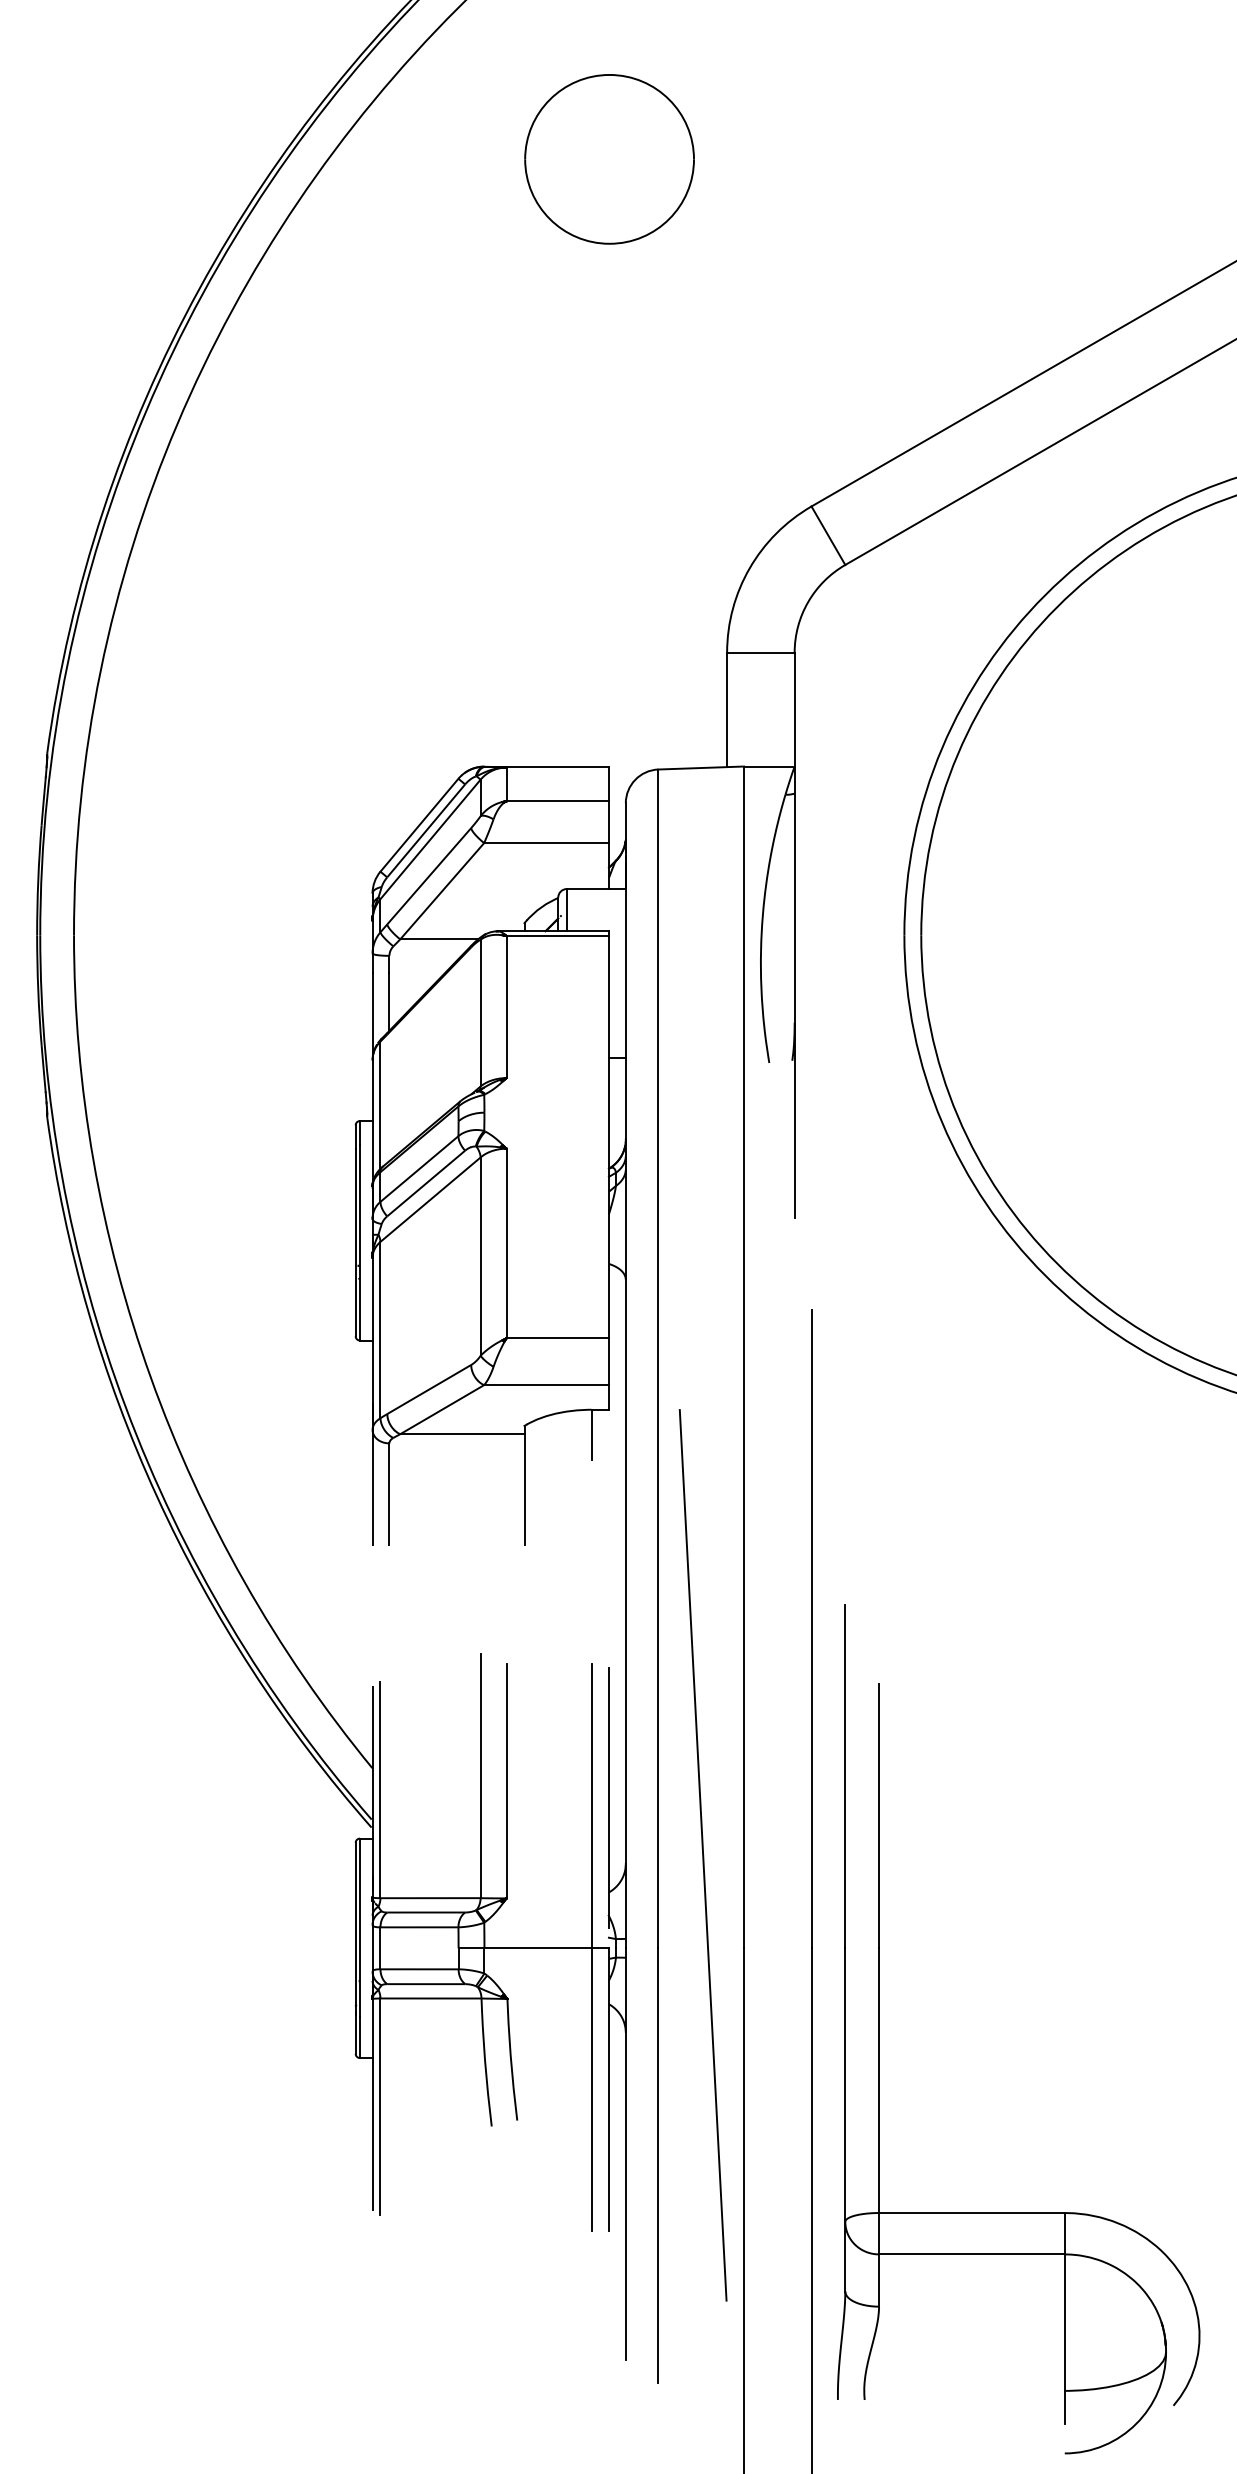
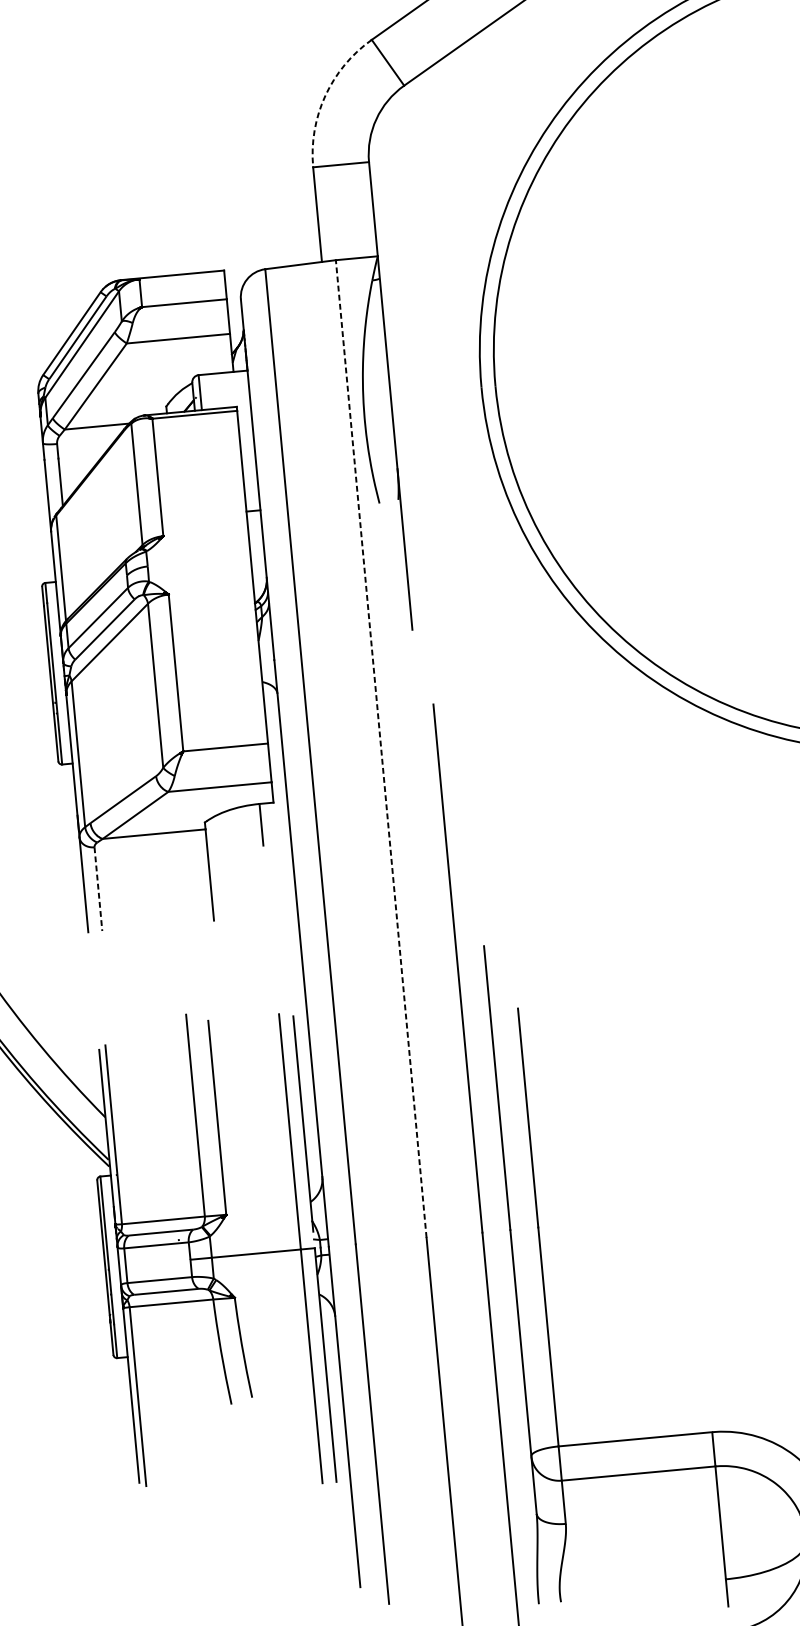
arc: (749, 568) -> (325, 95), solid -> dashed
line: (744, 1357) -> (381, 749), solid -> dashed
line: (389, 1493) -> (98, 888), solid -> dashed
line: (702, 1855) -> (385, 1164), removed

